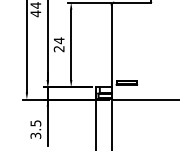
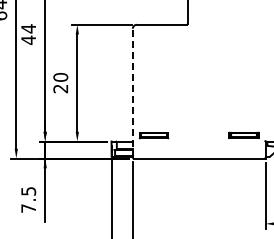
text: (58, 40) -> (60, 77), 24 -> 20
line: (111, 51) -> (132, 92), solid -> dashed
text: (35, 135) -> (28, 208), 3.5 -> 7.5

